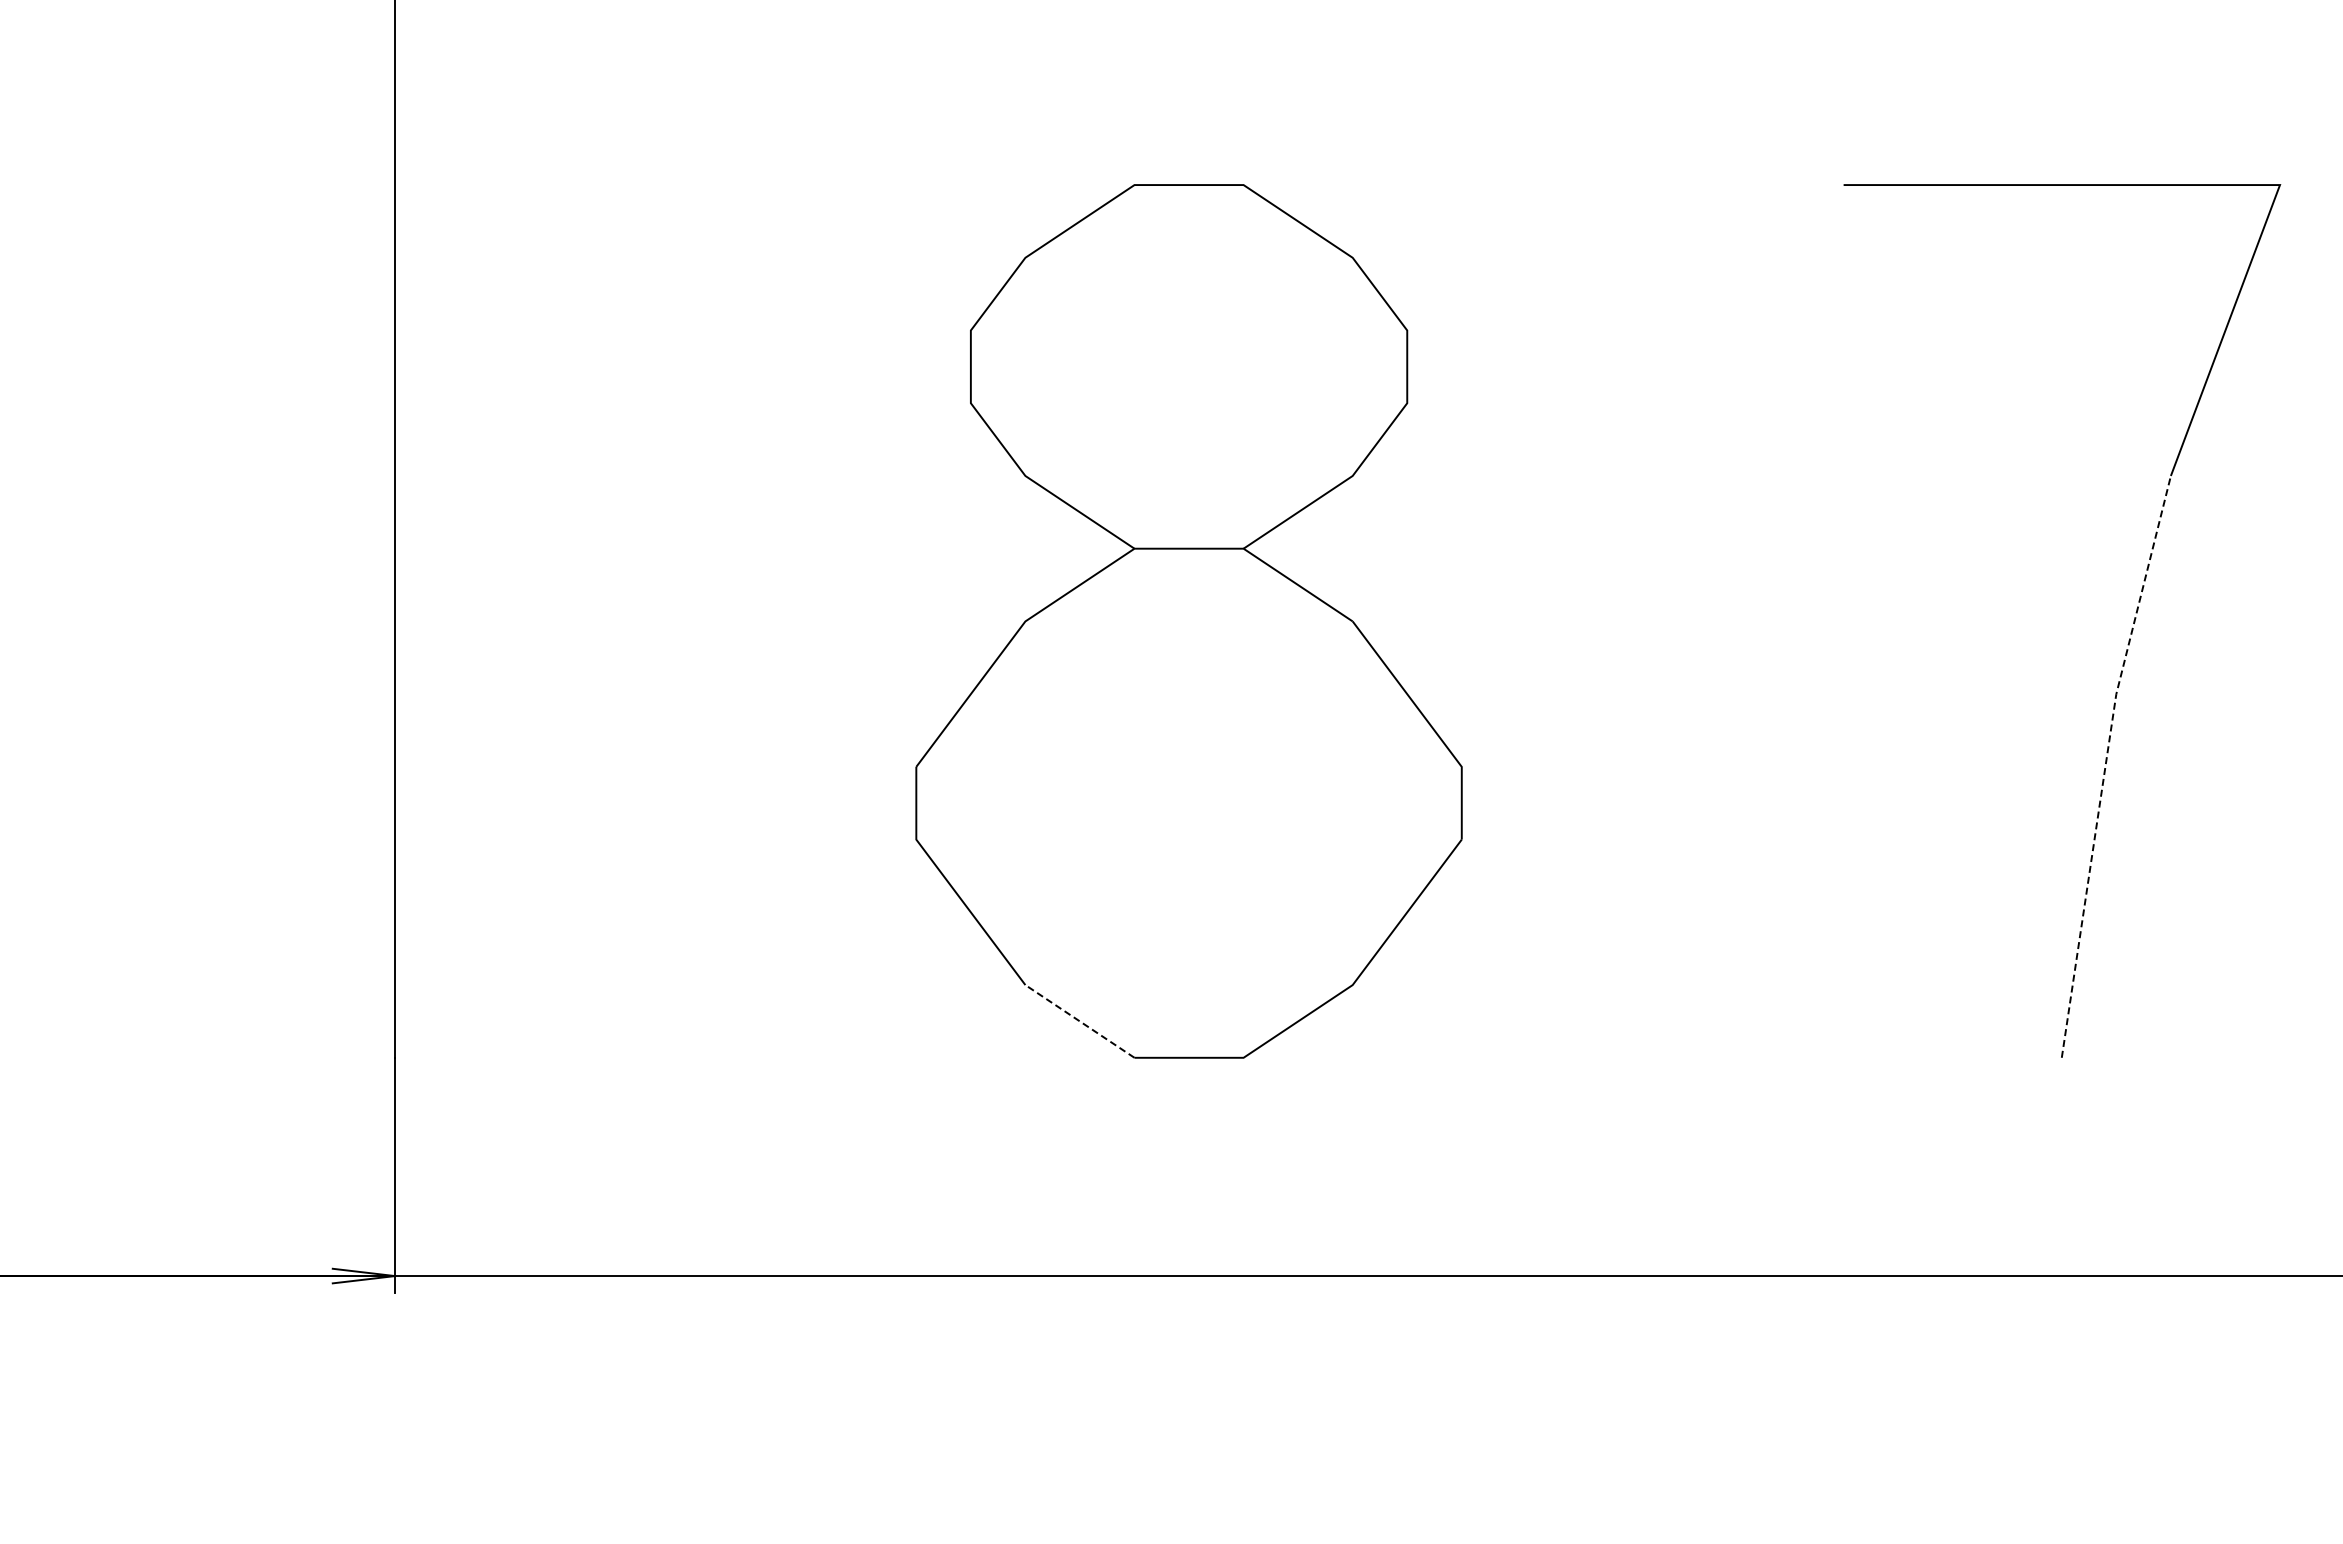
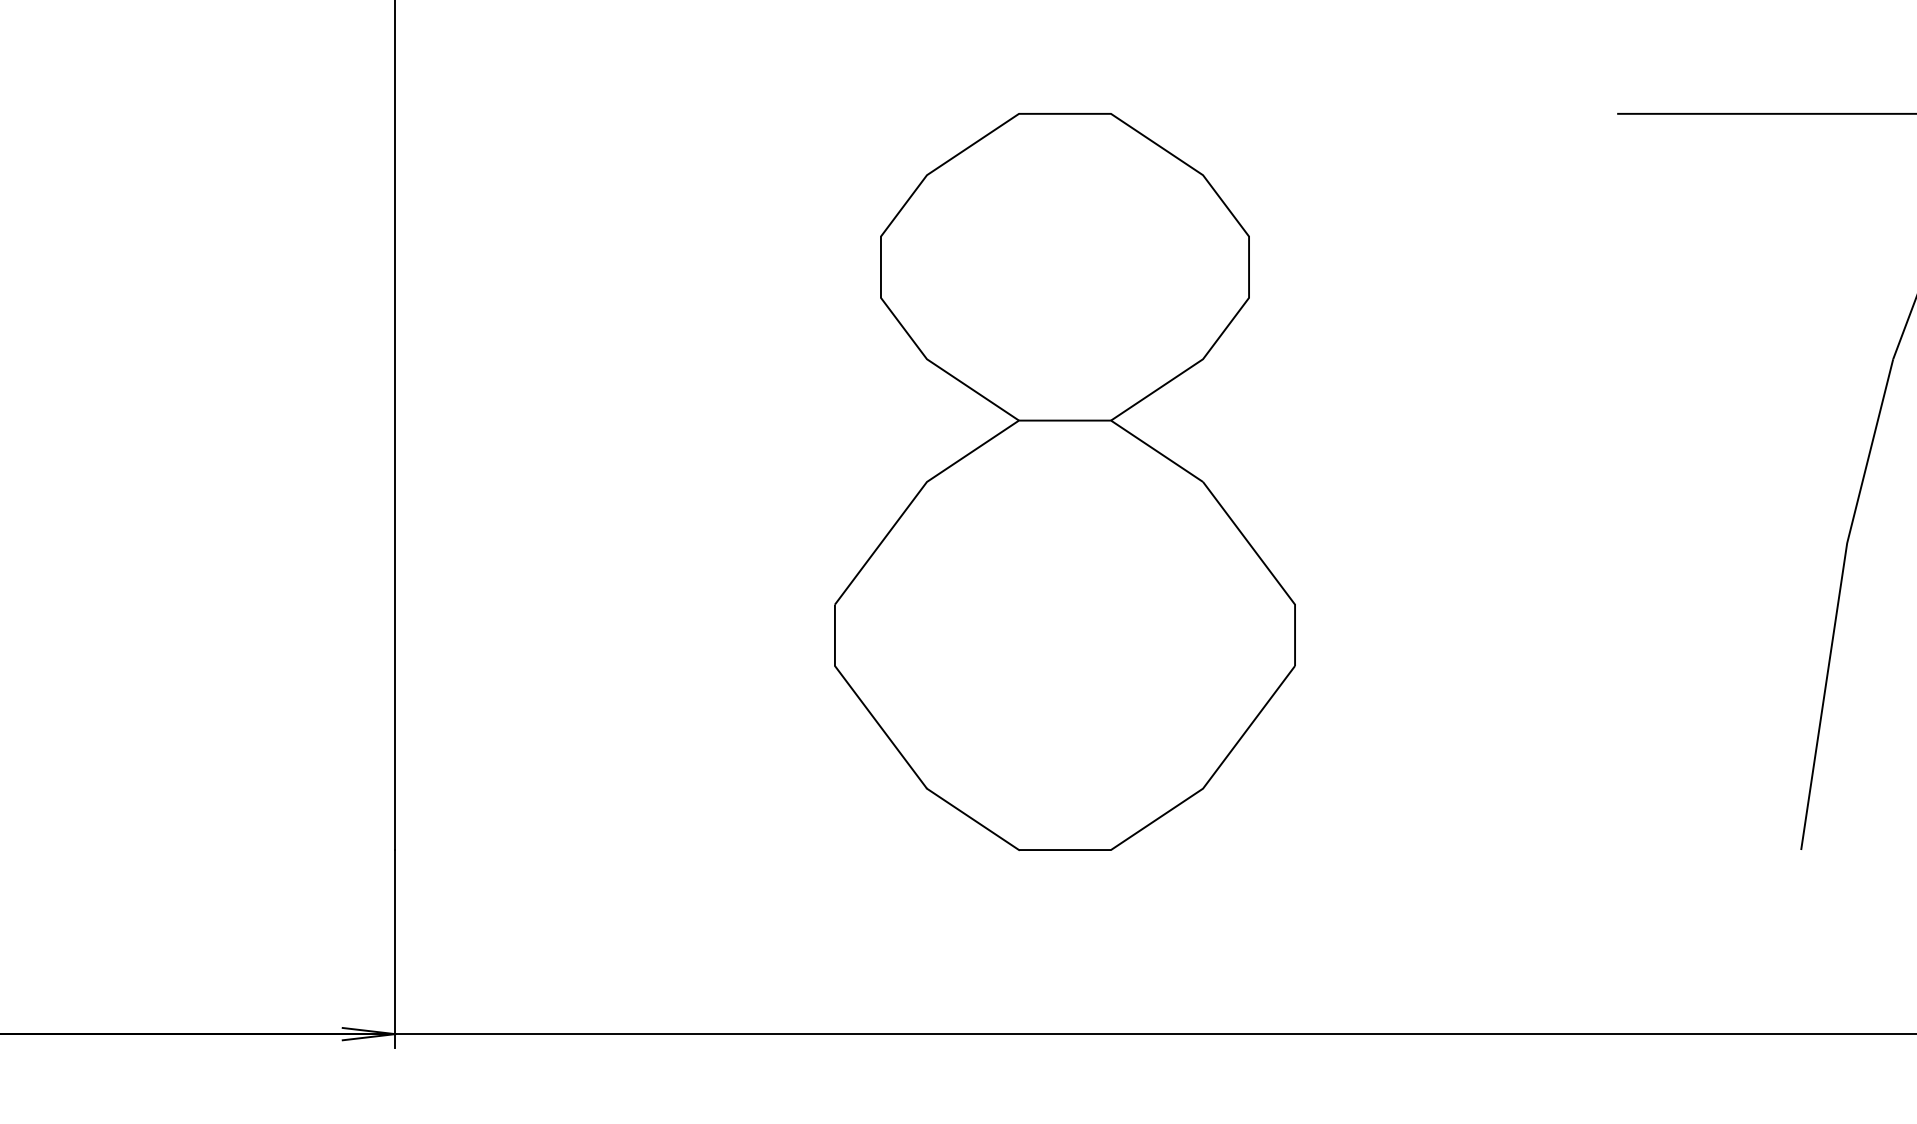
line: (2105, 764) -> (1838, 602), dashed -> solid
line: (1079, 1021) -> (972, 819), dashed -> solid

